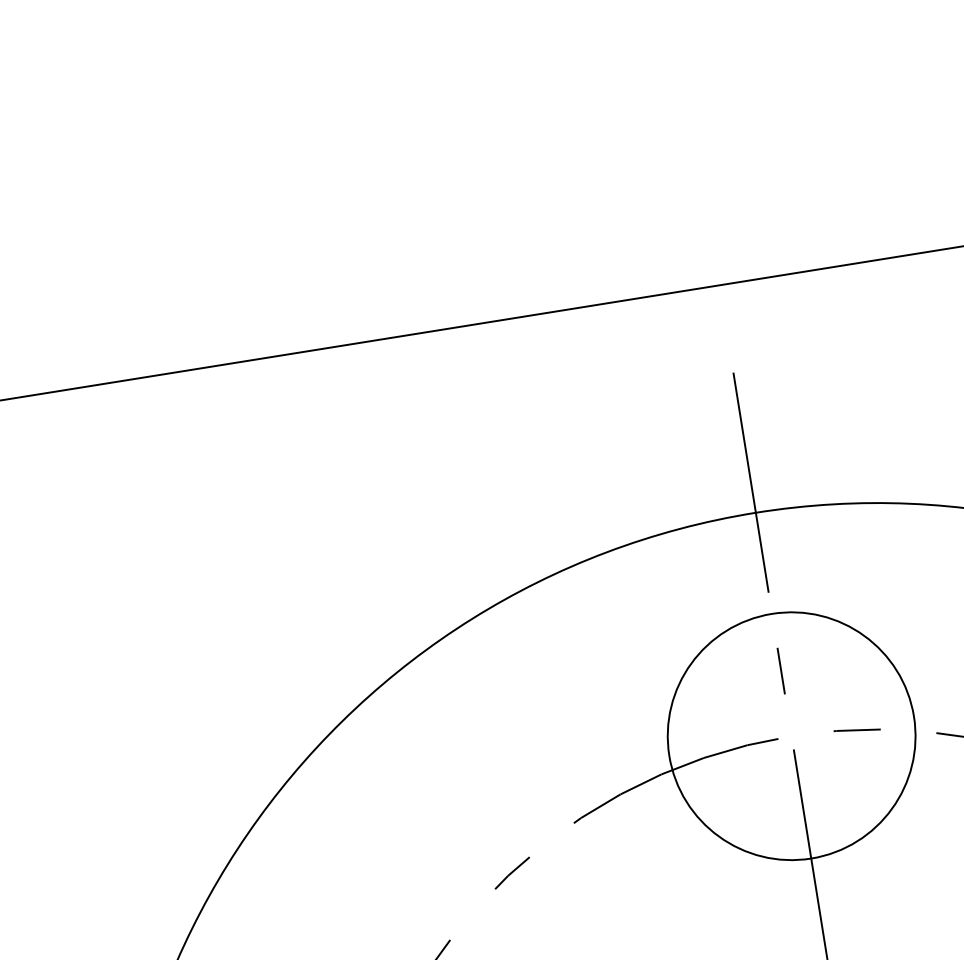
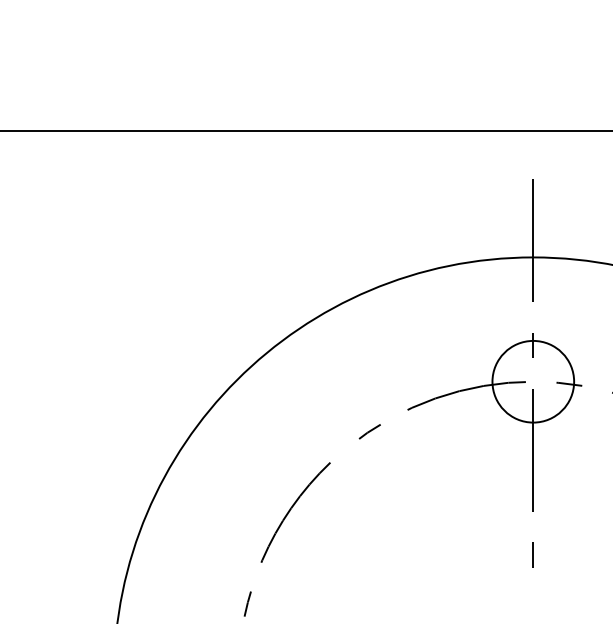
circle: (791, 735) -> (533, 381), size x0.6

